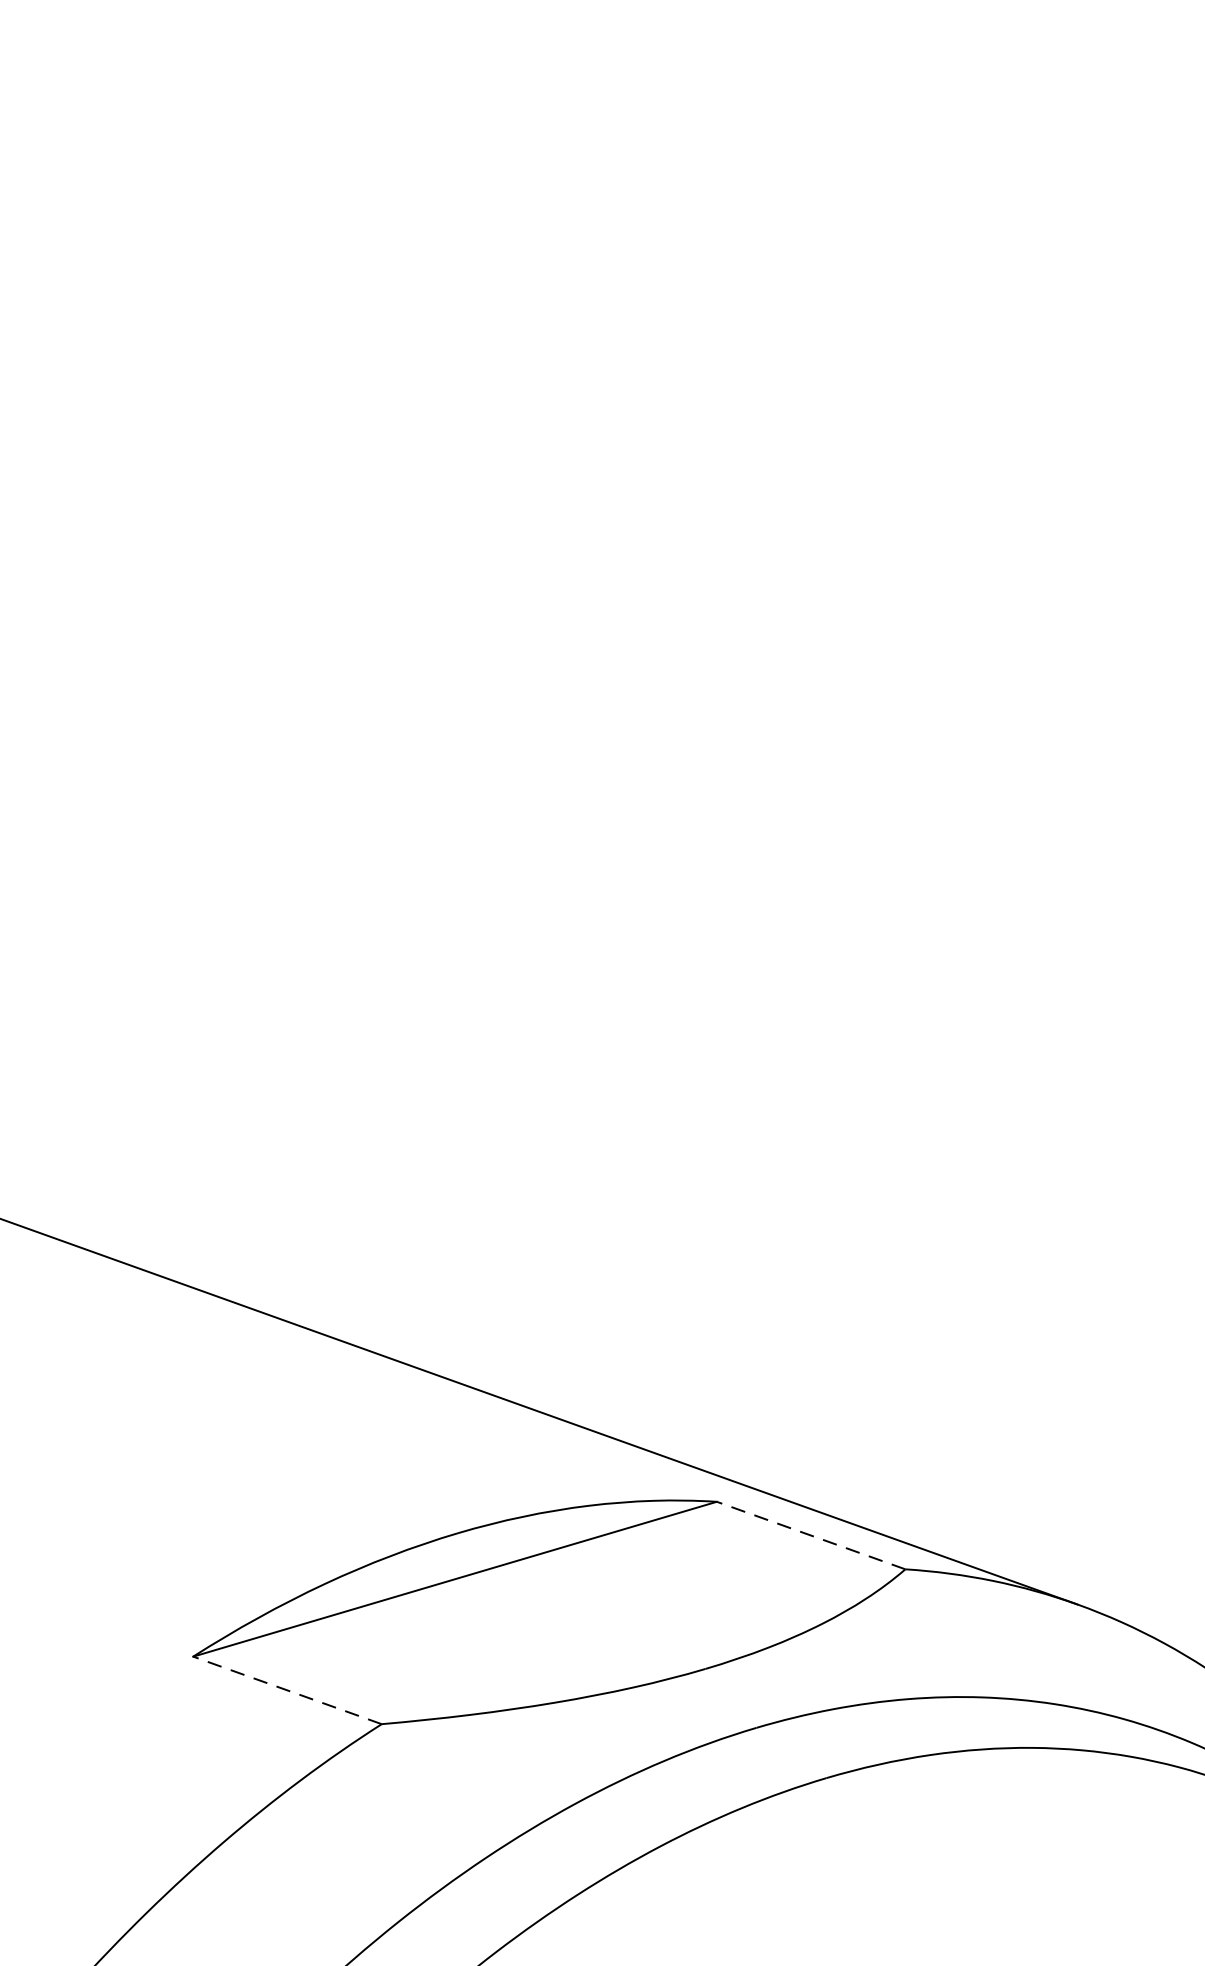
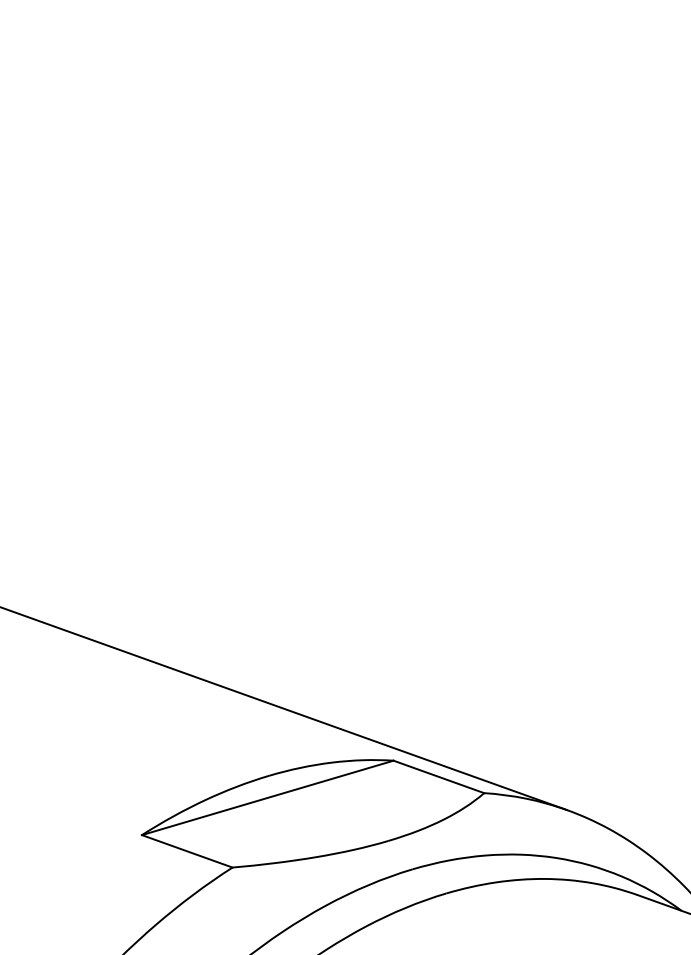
line: (810, 1534) -> (438, 776), dashed -> solid
line: (285, 1690) -> (186, 851), dashed -> solid

